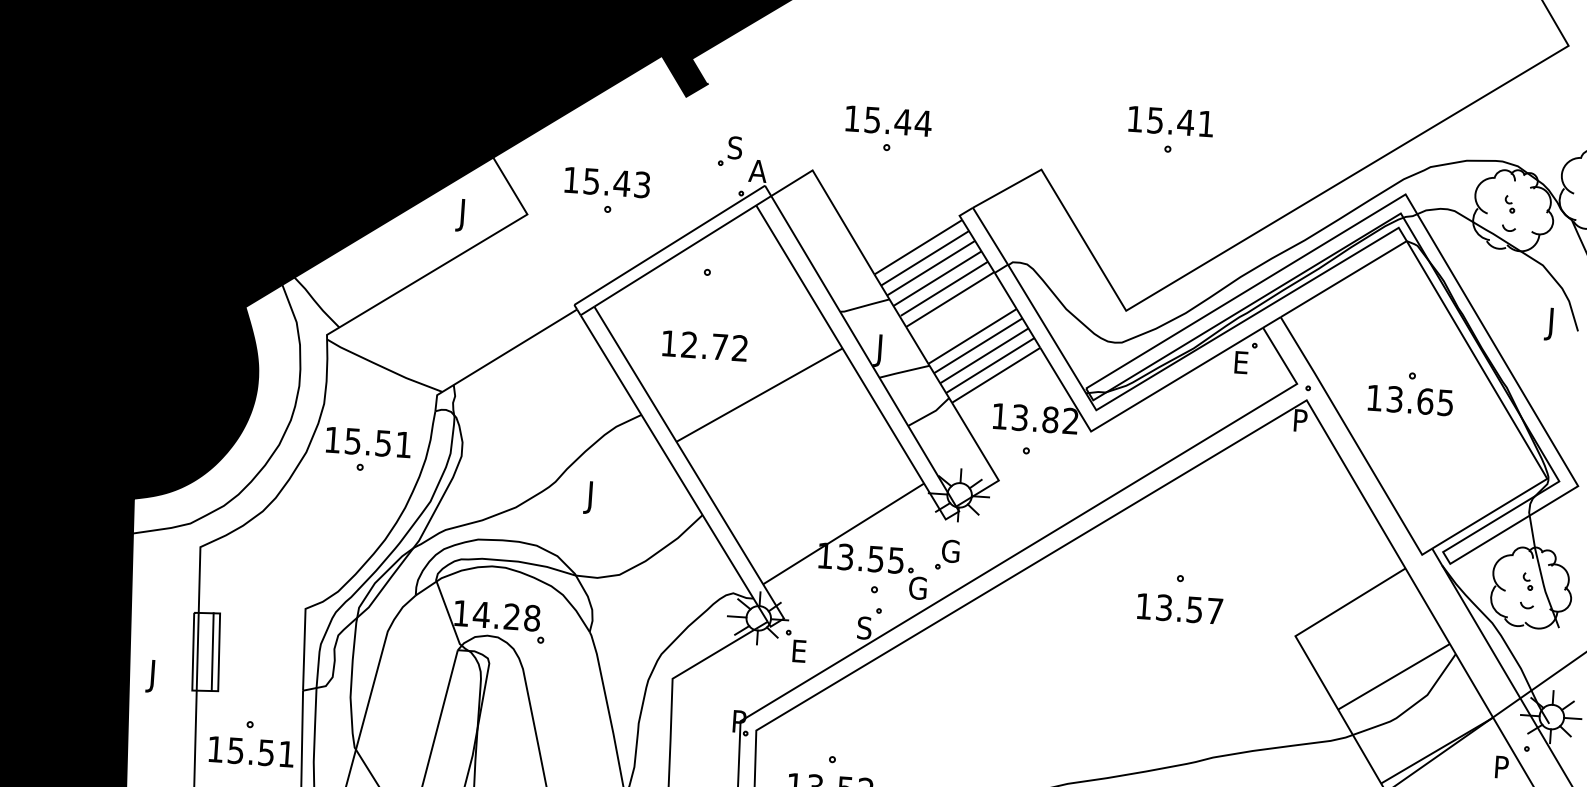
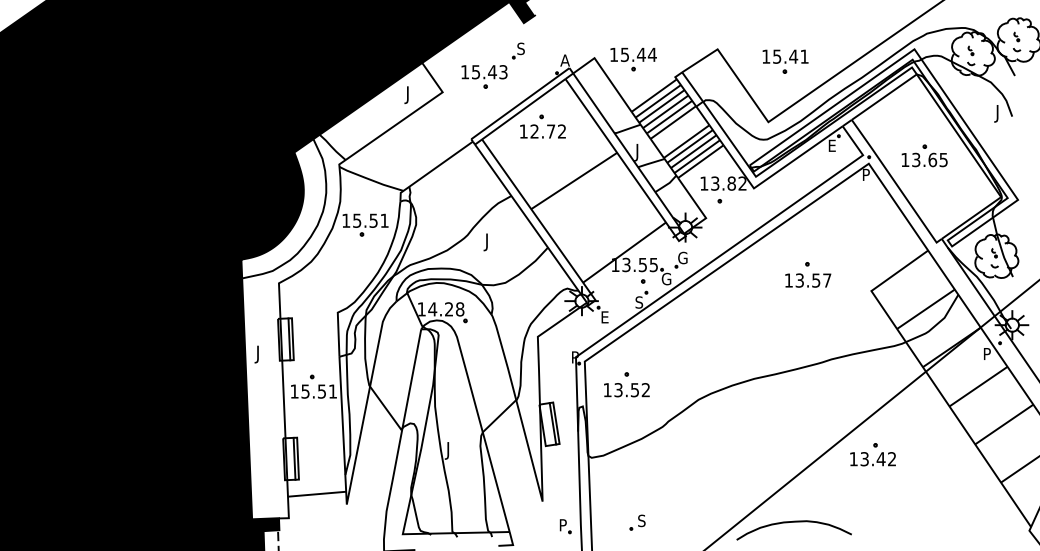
part: (887, 129) -> (633, 59), moved
part: (1170, 130) -> (785, 61), moved
part: (730, 150) -> (518, 50), moved
text: (703, 345) -> (542, 131), moved

